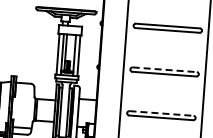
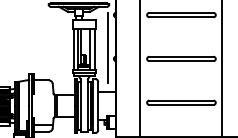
line: (91, 55) -> (107, 47), added
line: (164, 69) -> (181, 56), dashed -> solid
line: (161, 113) -> (181, 100), dashed -> solid

